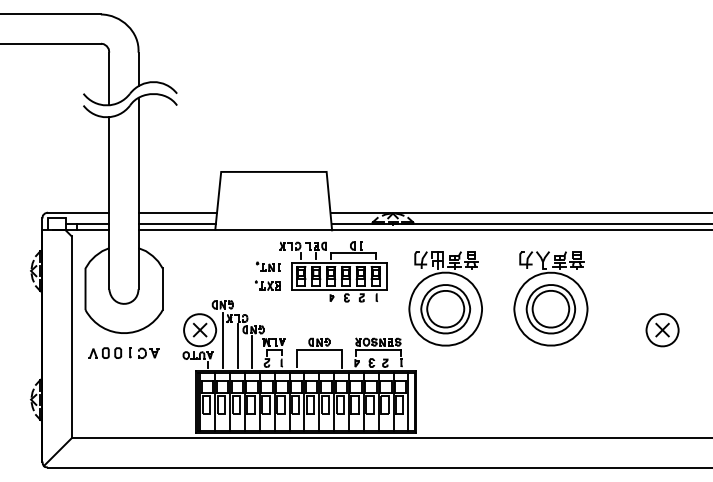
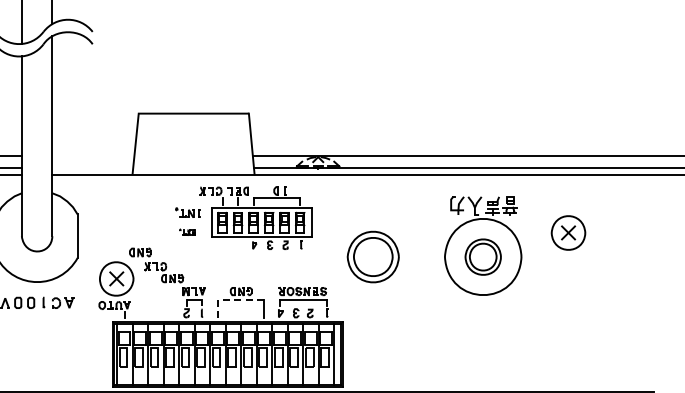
line: (177, 212) -> (93, 156), removed
line: (176, 224) -> (92, 168), removed
part: (267, 285) -> (187, 232), size x0.6
part: (445, 298) -> (373, 245), removed
part: (550, 309) -> (482, 257), size x0.7
part: (662, 330) -> (568, 233), moved
line: (222, 339) -> (140, 288), removed
line: (237, 345) -> (155, 294), removed
line: (309, 350) -> (230, 300), solid -> dashed
line: (252, 351) -> (171, 301), removed

